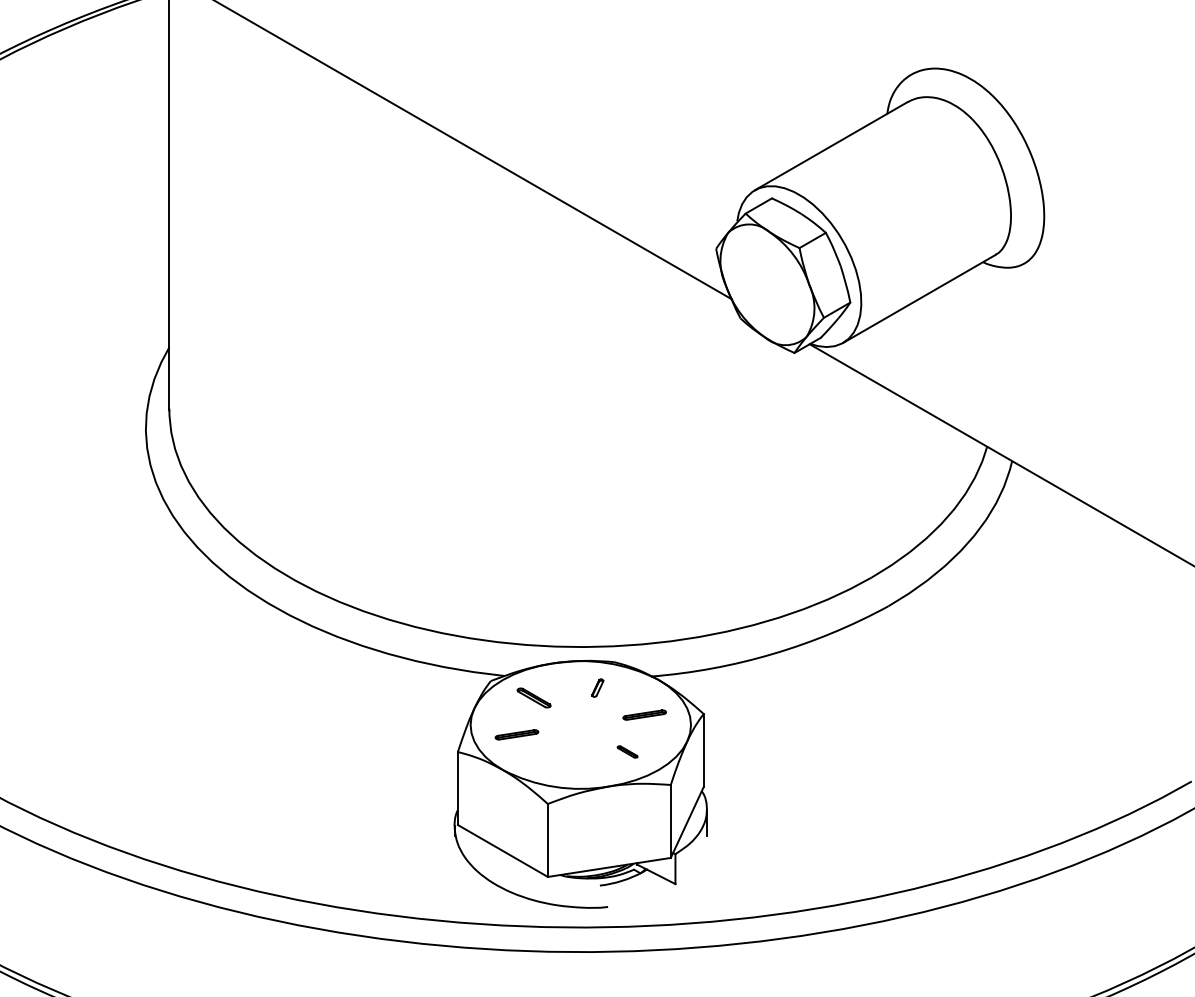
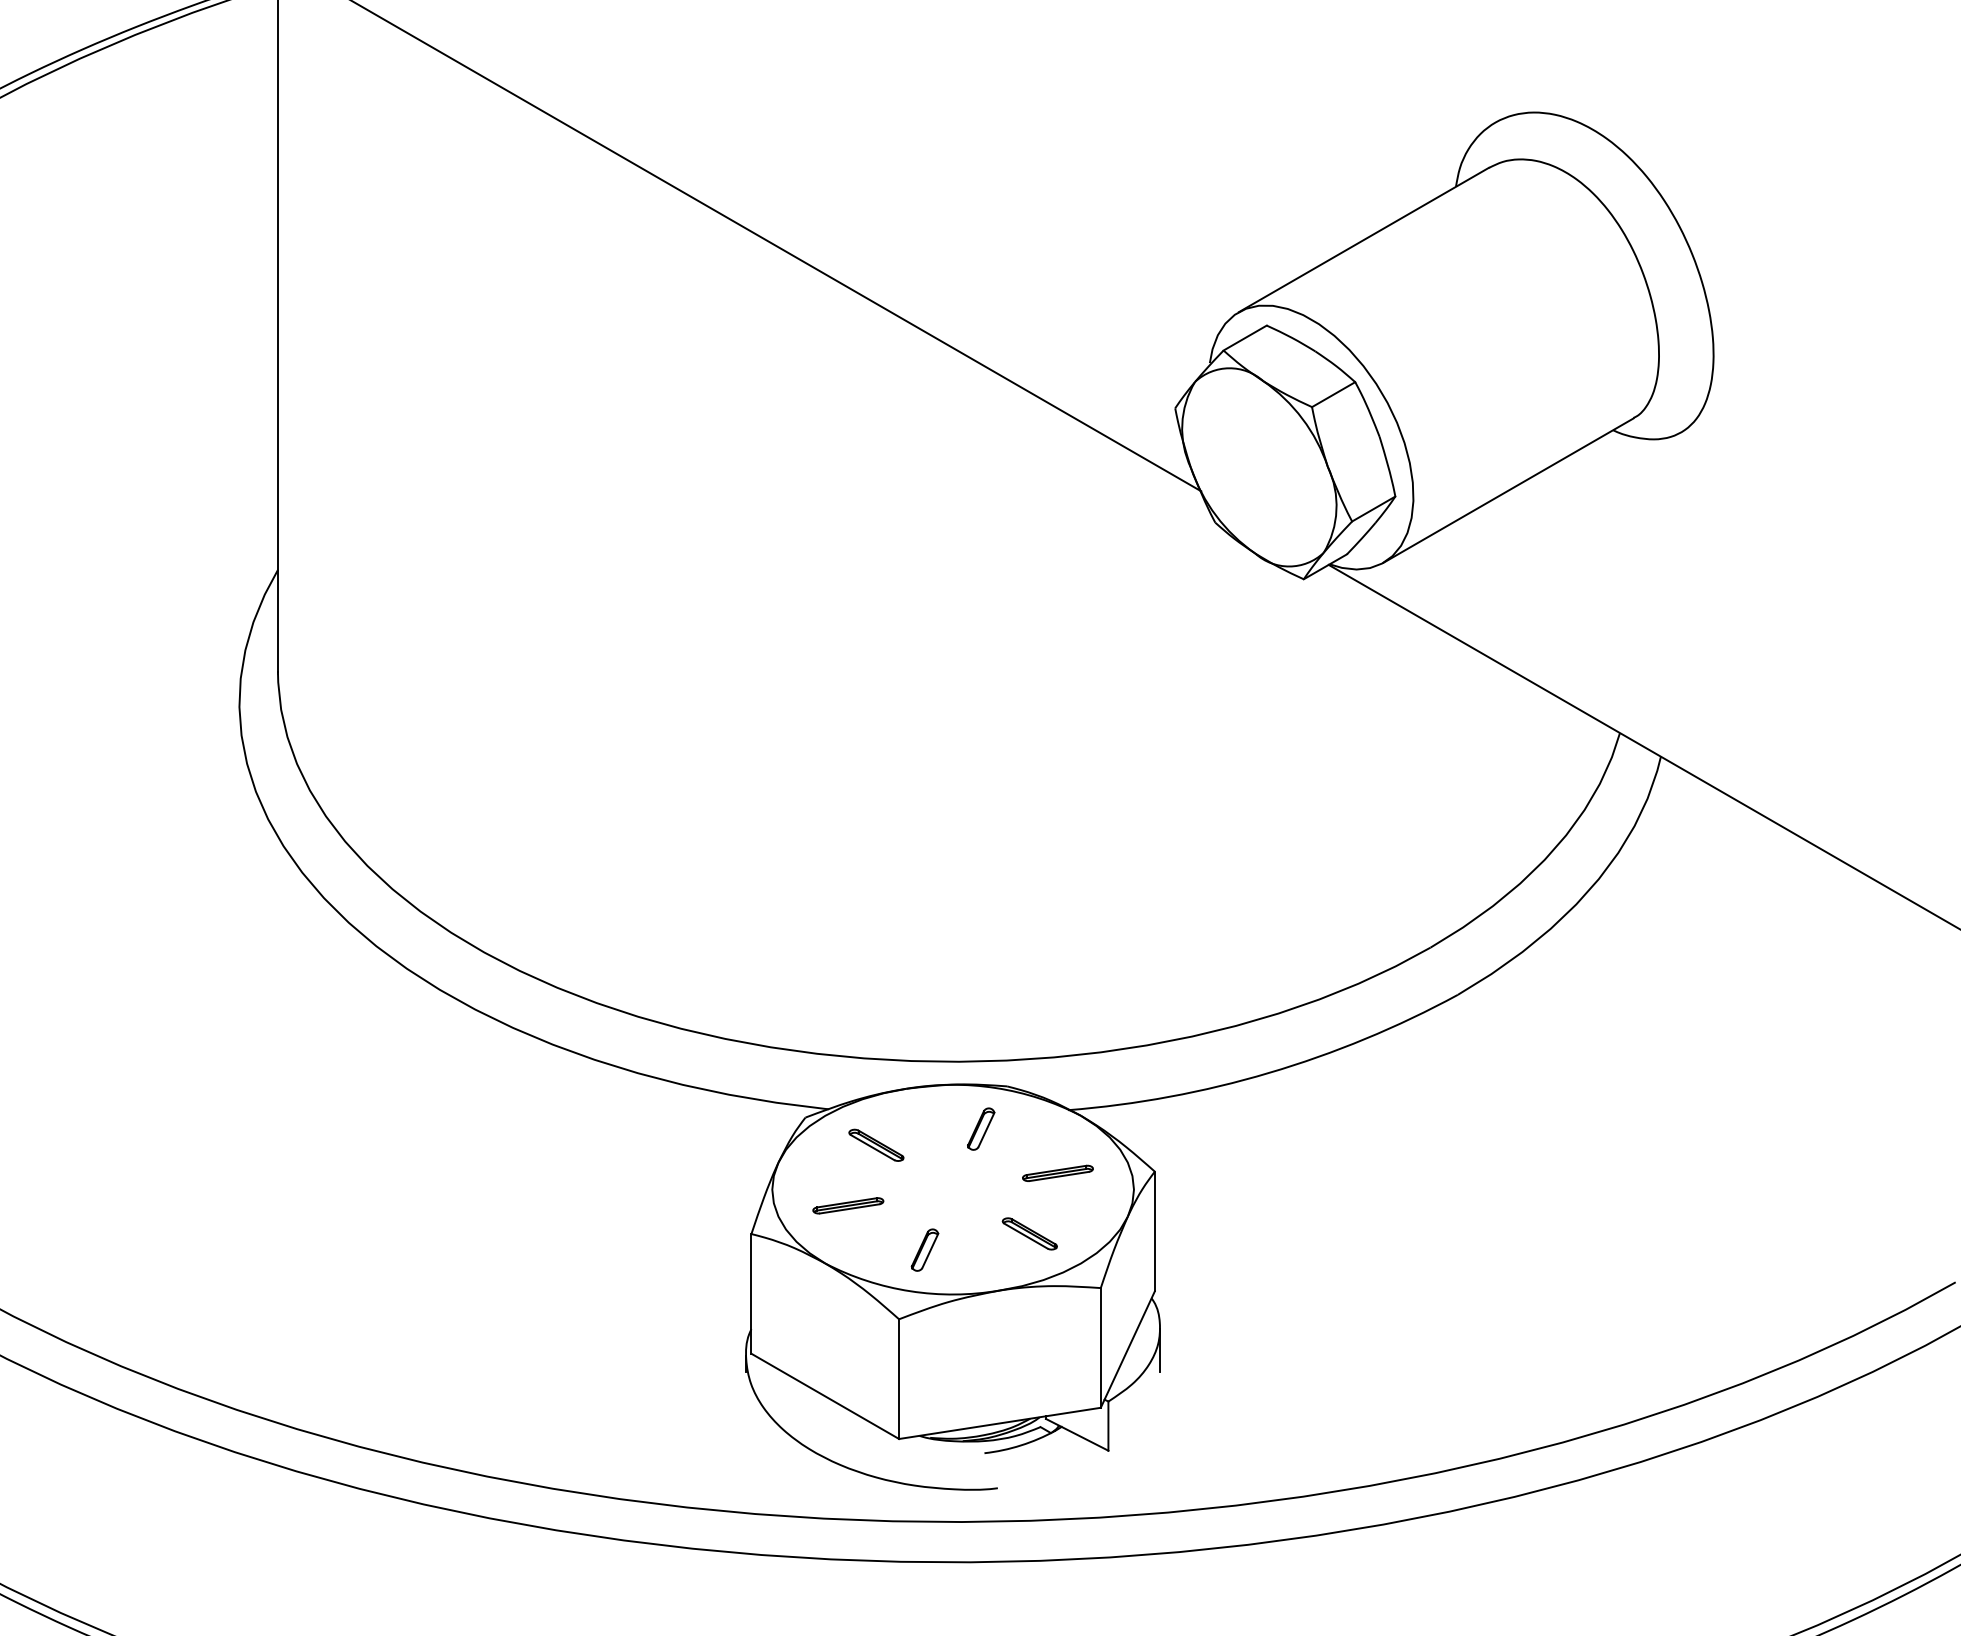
part: (597, 687) -> (980, 1128), size x1.43
part: (627, 751) -> (1029, 1233), size x1.67
part: (563, 761) -> (924, 1249), added

